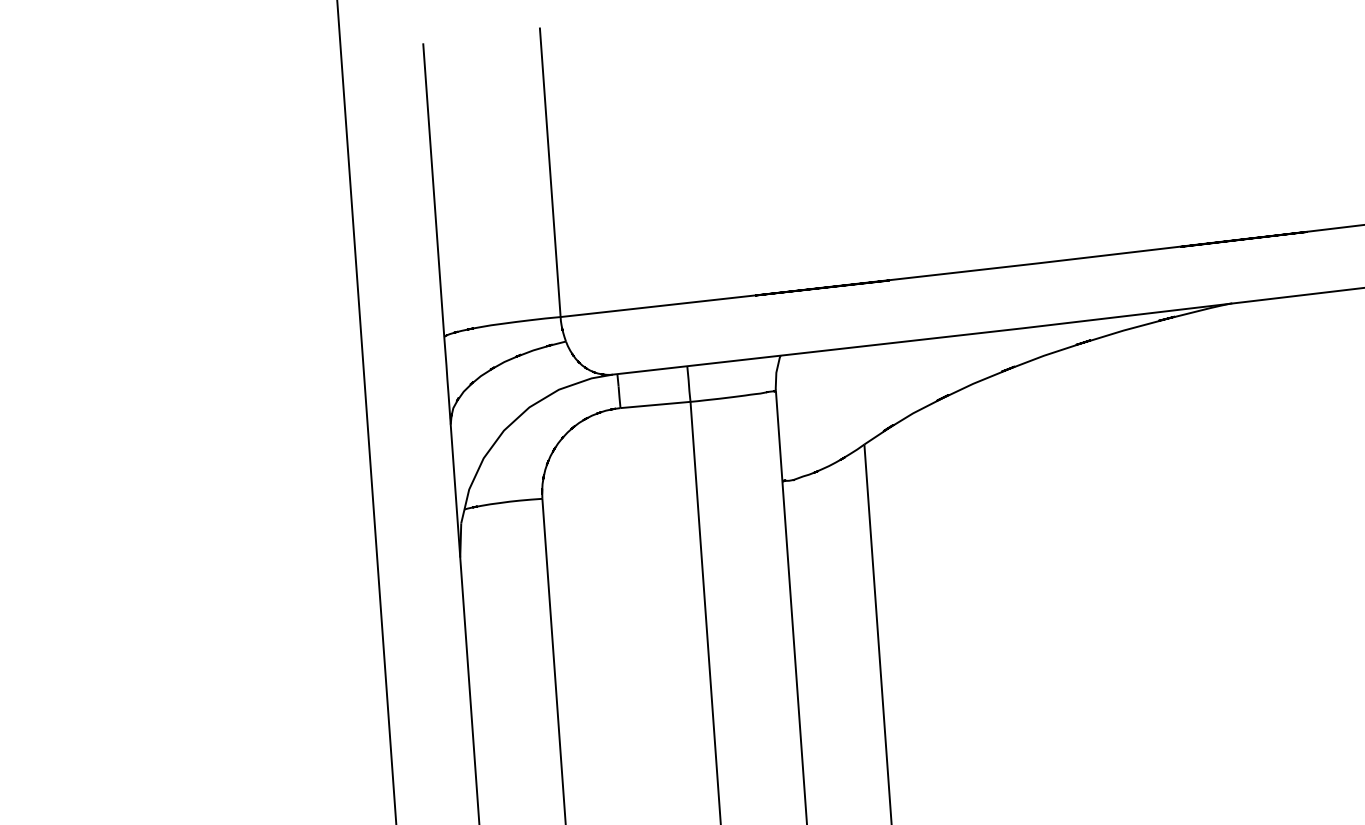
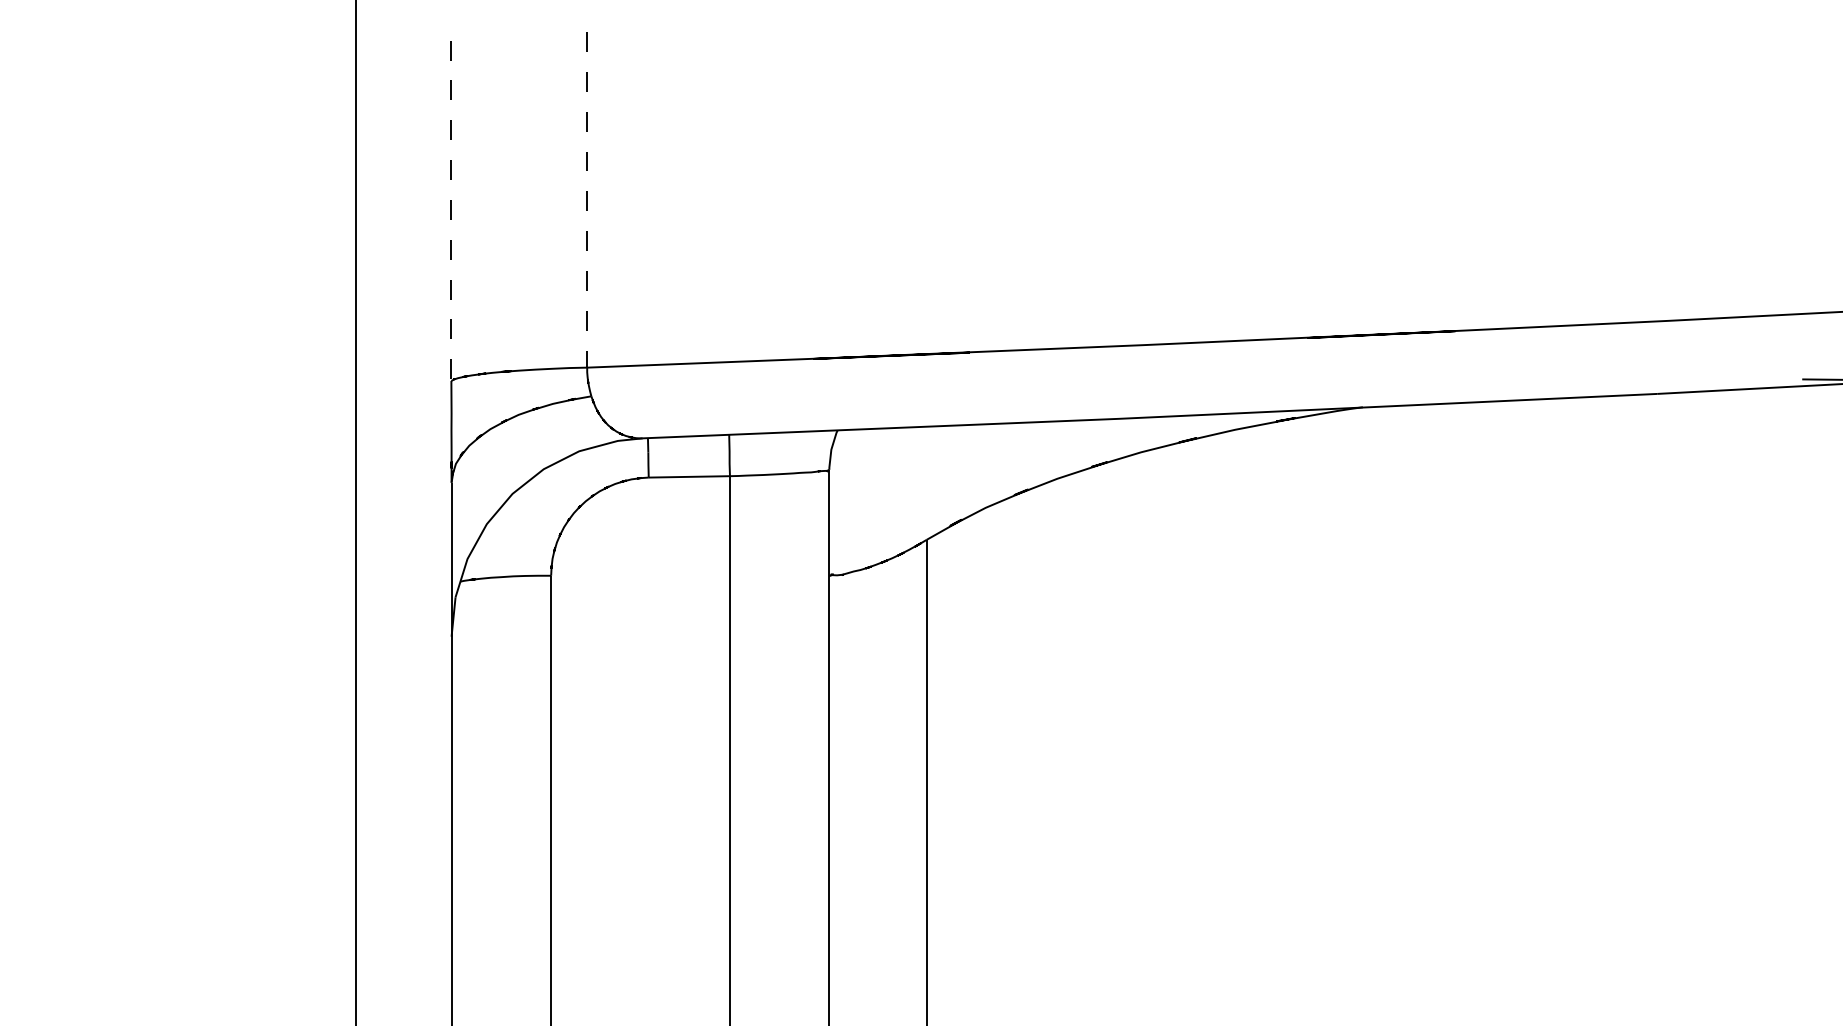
line: (550, 171) -> (587, 199), solid -> dashed
line: (433, 190) -> (451, 211), solid -> dashed

